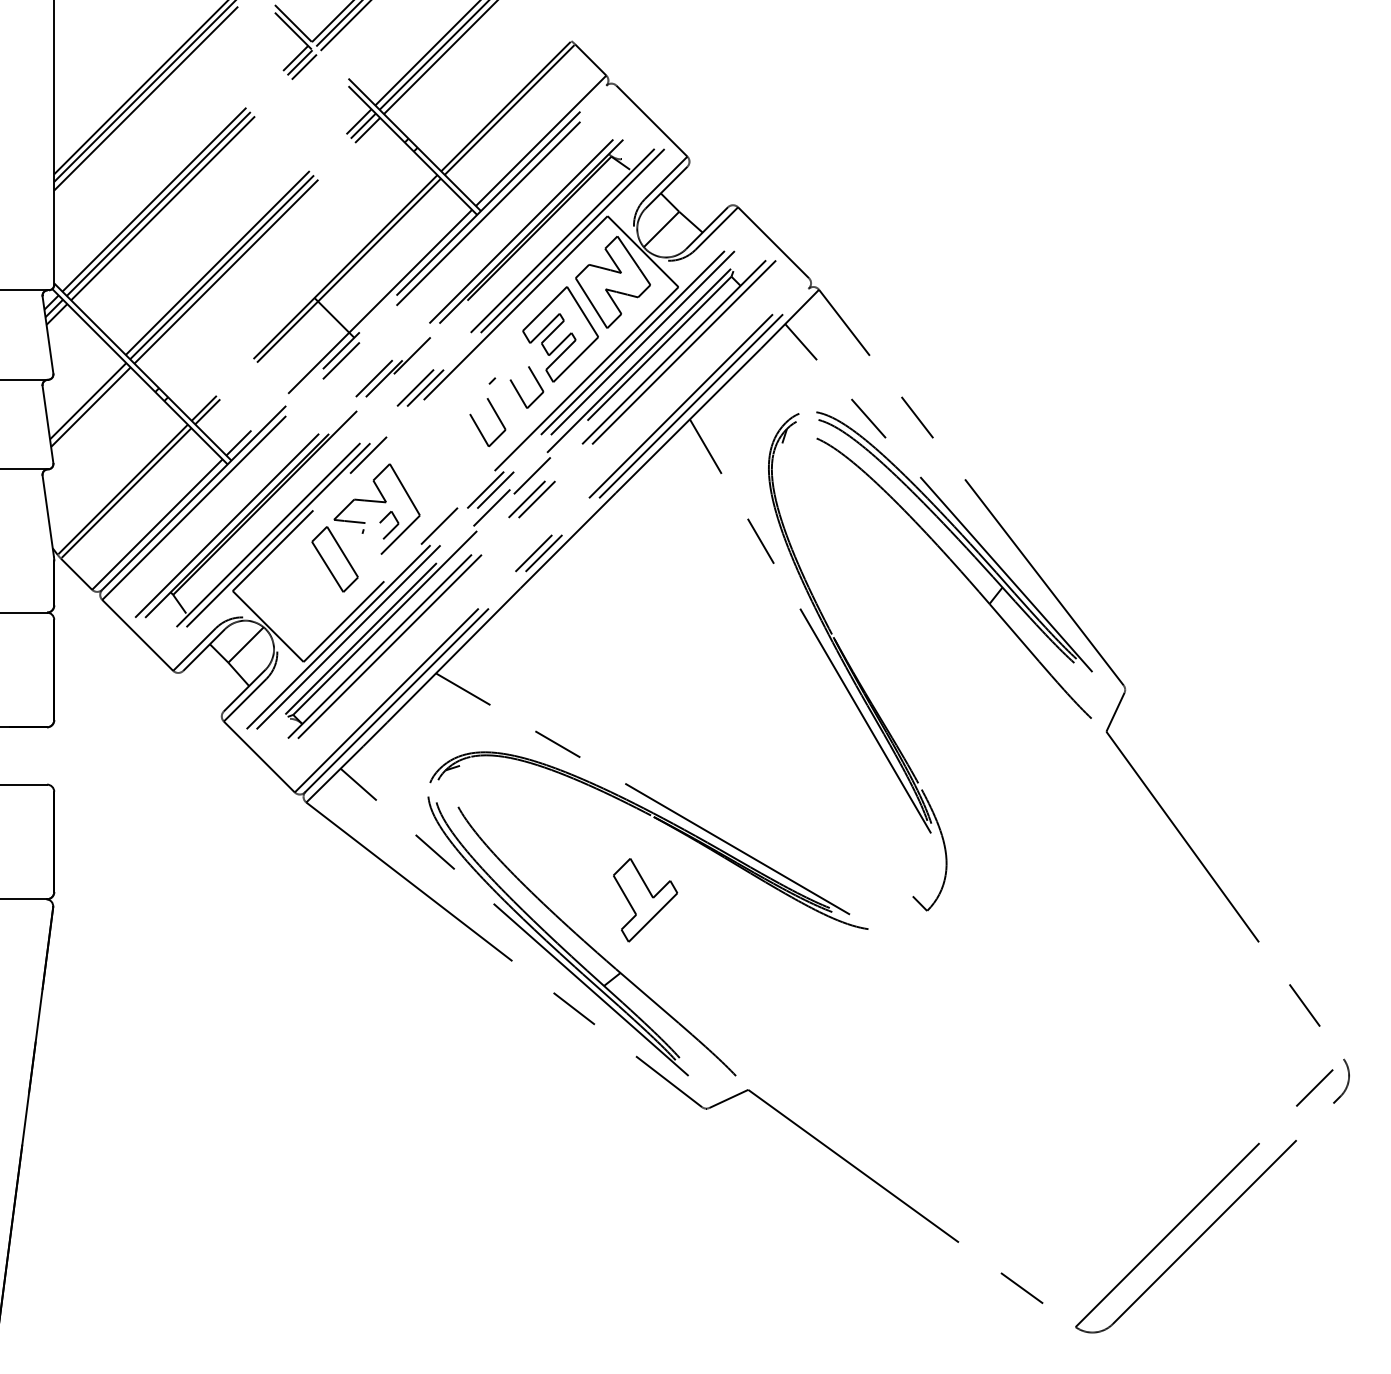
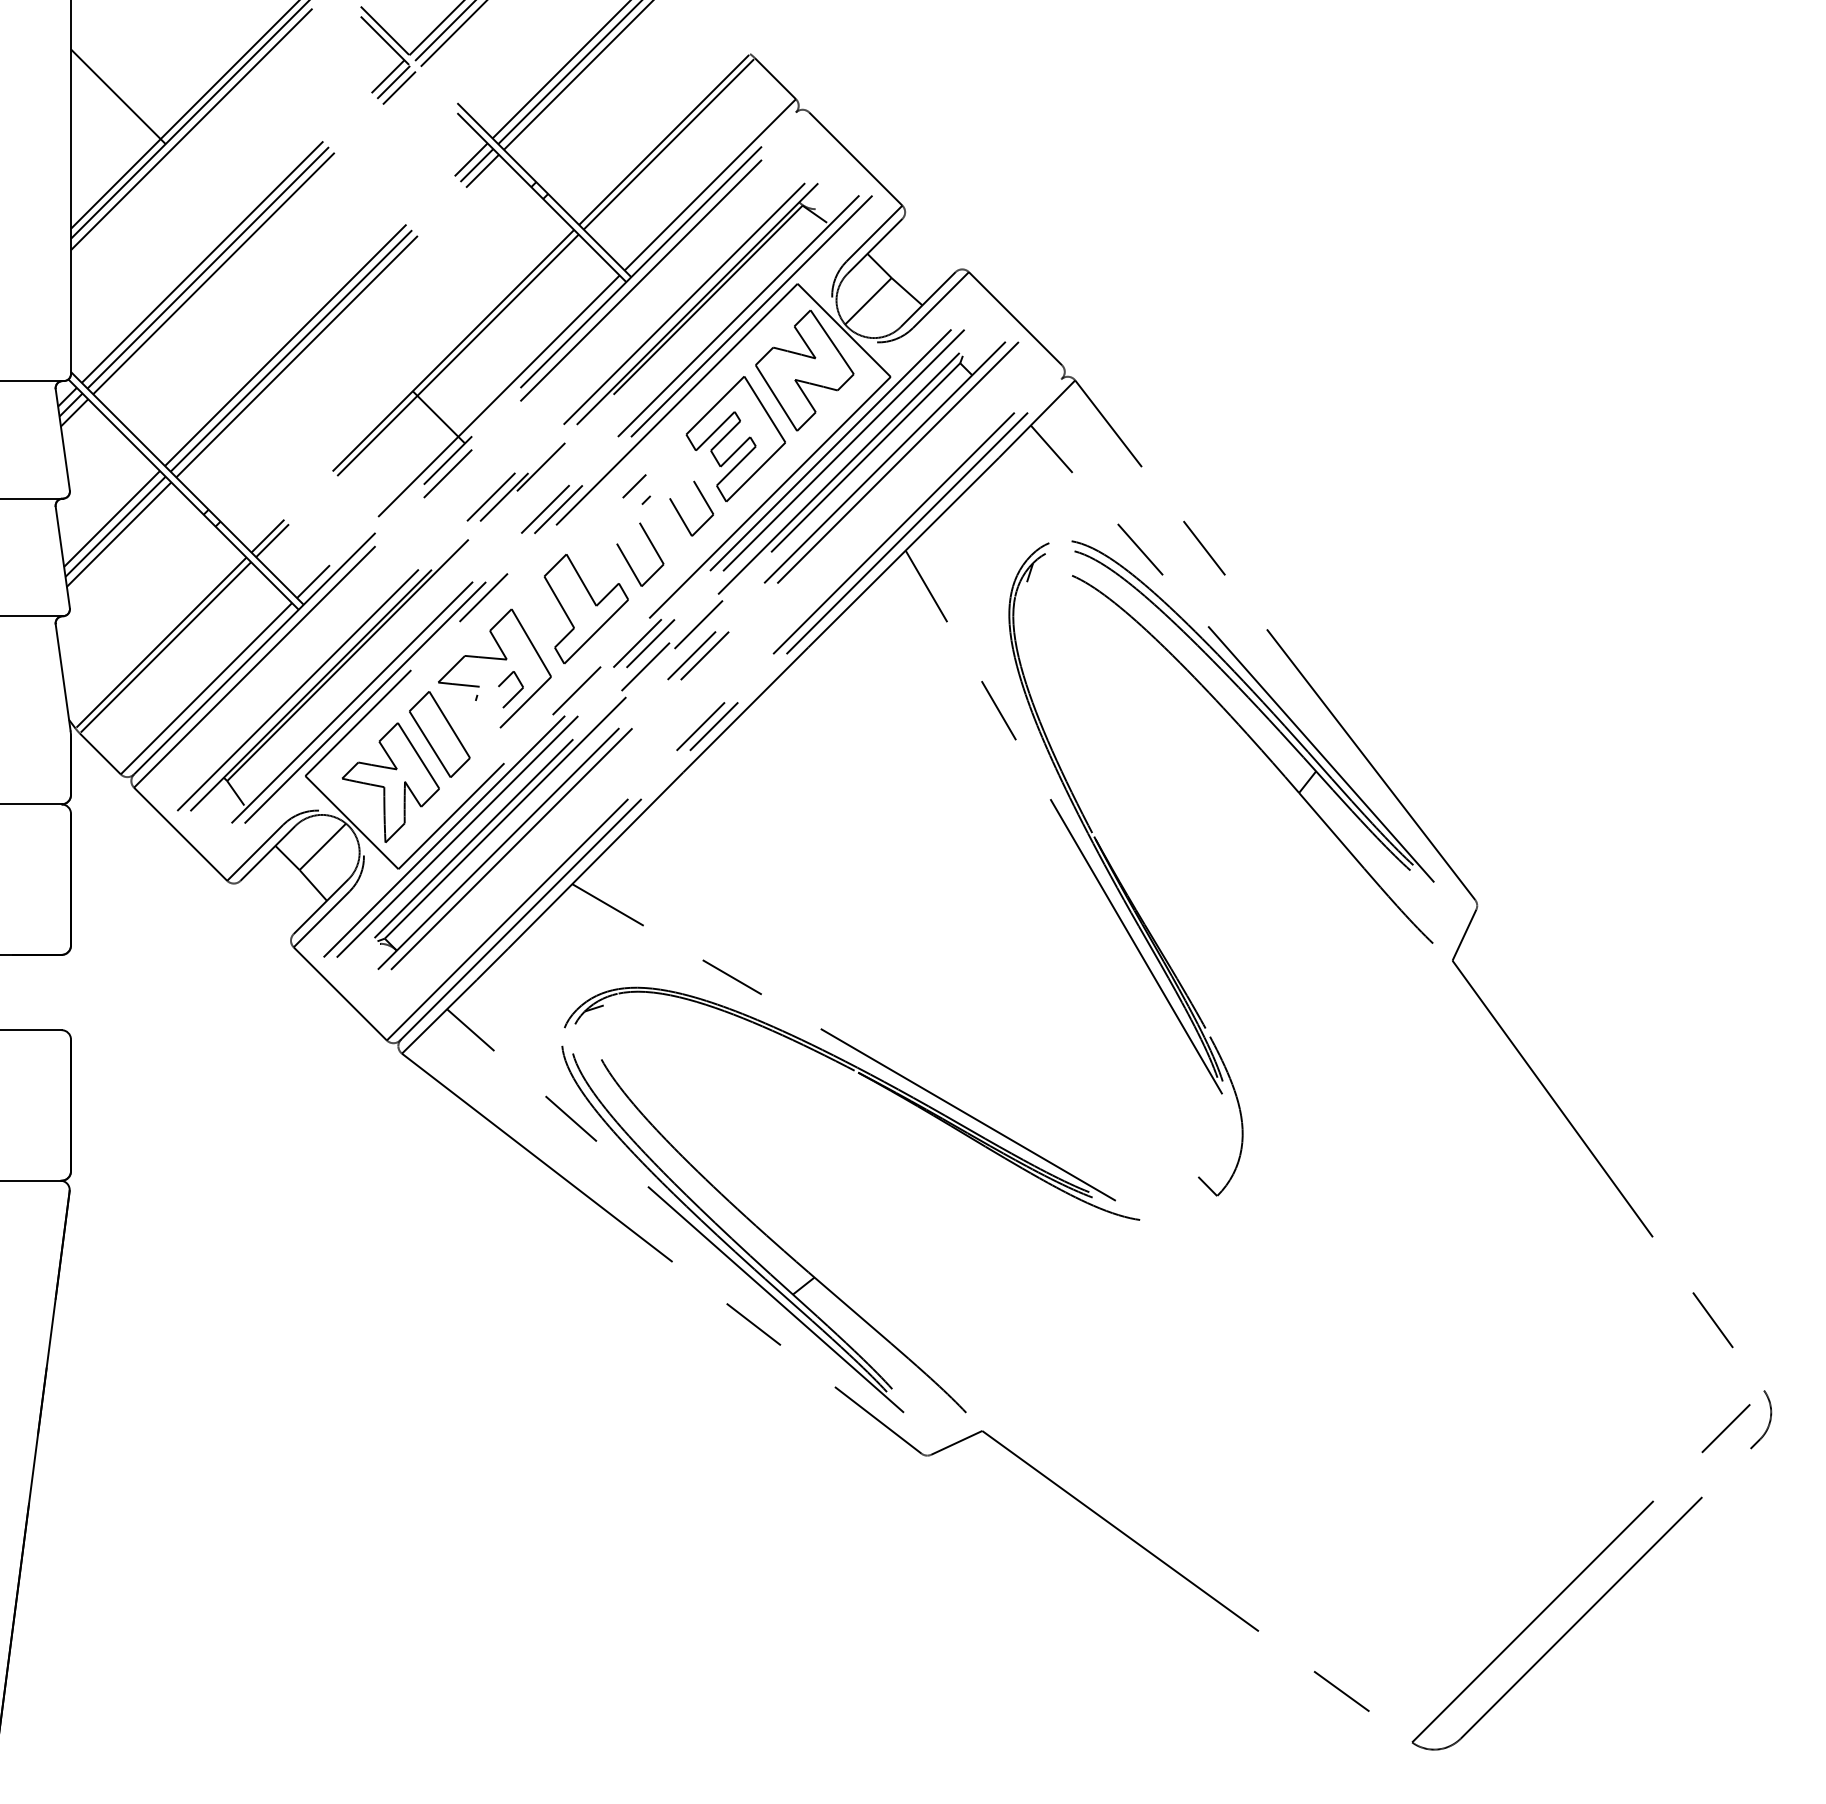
line: (90, 73) -> (118, 96), added
line: (483, 370) -> (634, 486), added
line: (85, 394) -> (112, 518), added
part: (297, 595) -> (390, 782), added
part: (644, 900) -> (585, 609), moved

